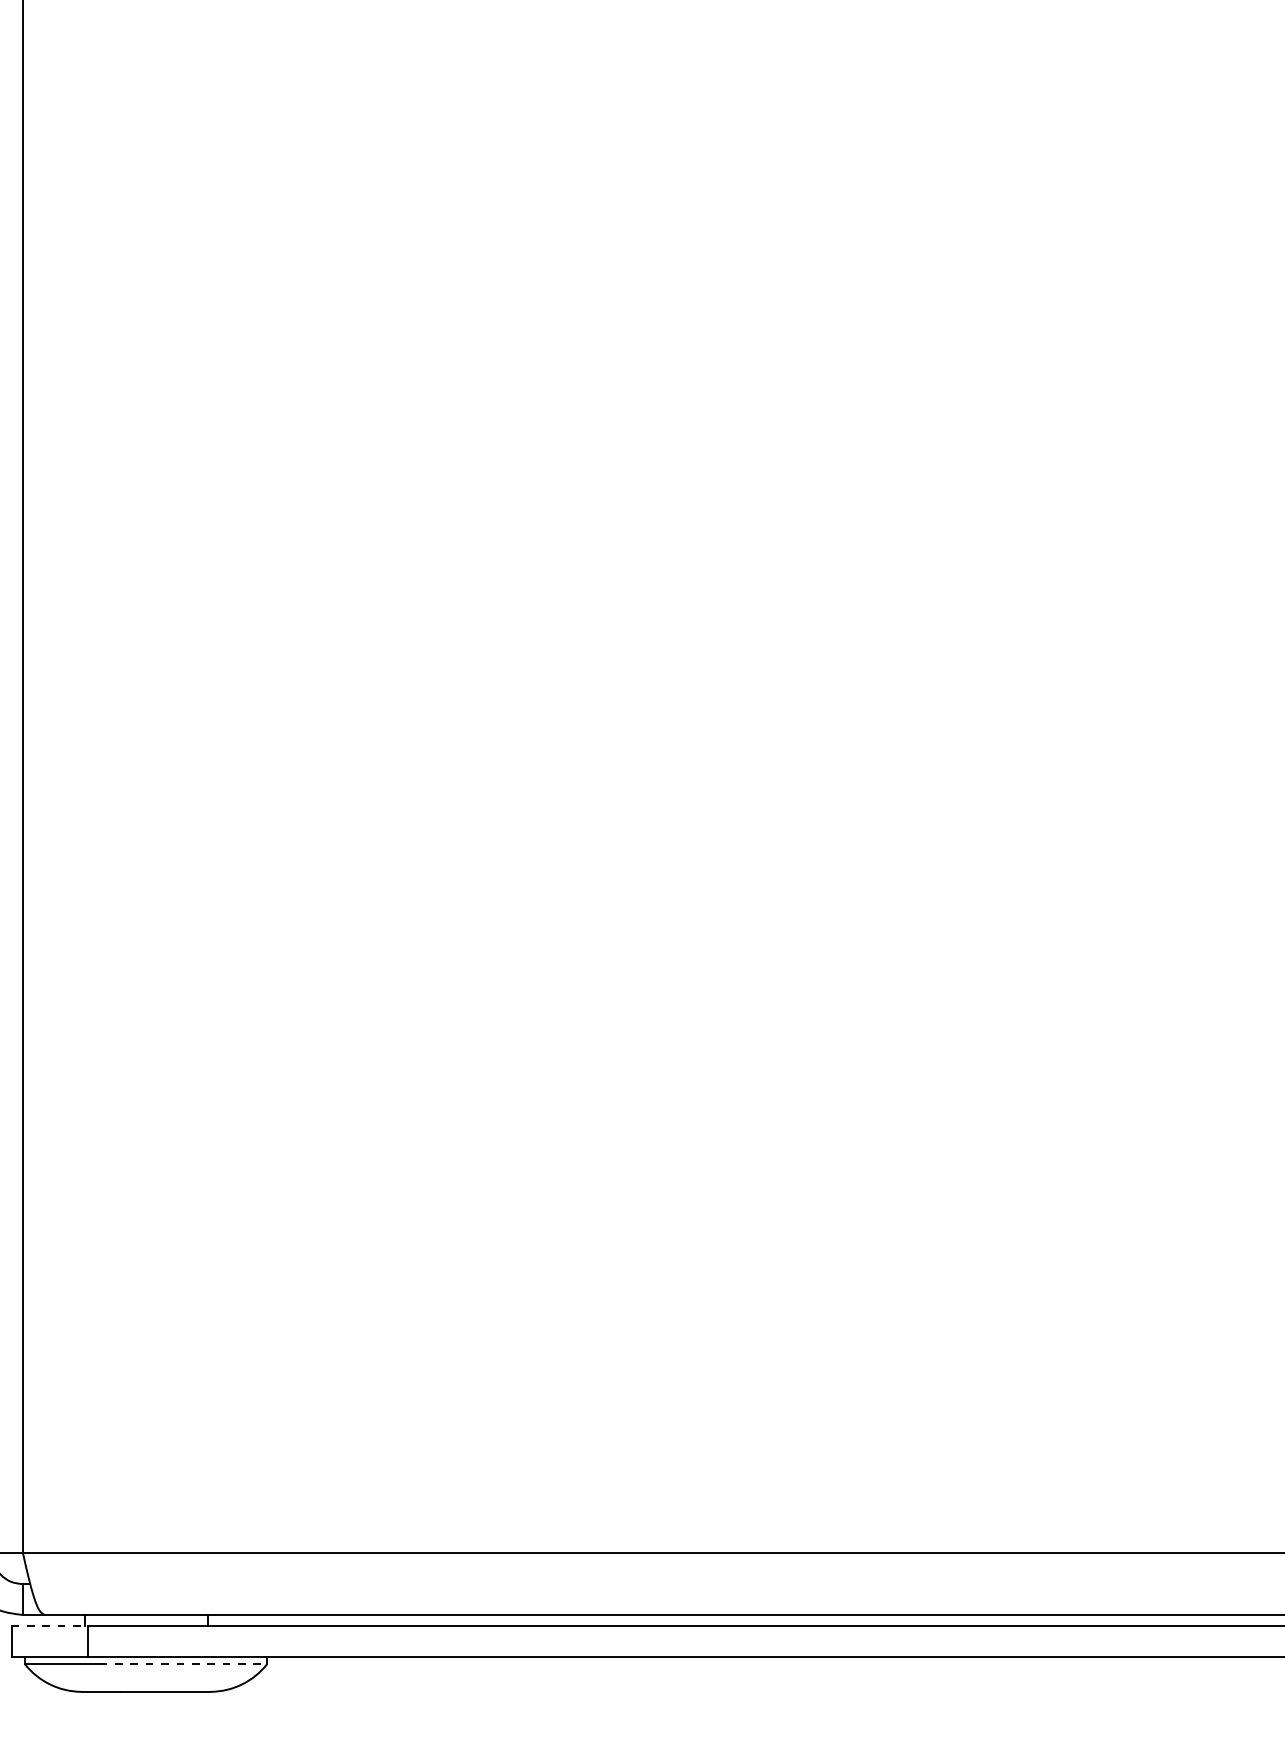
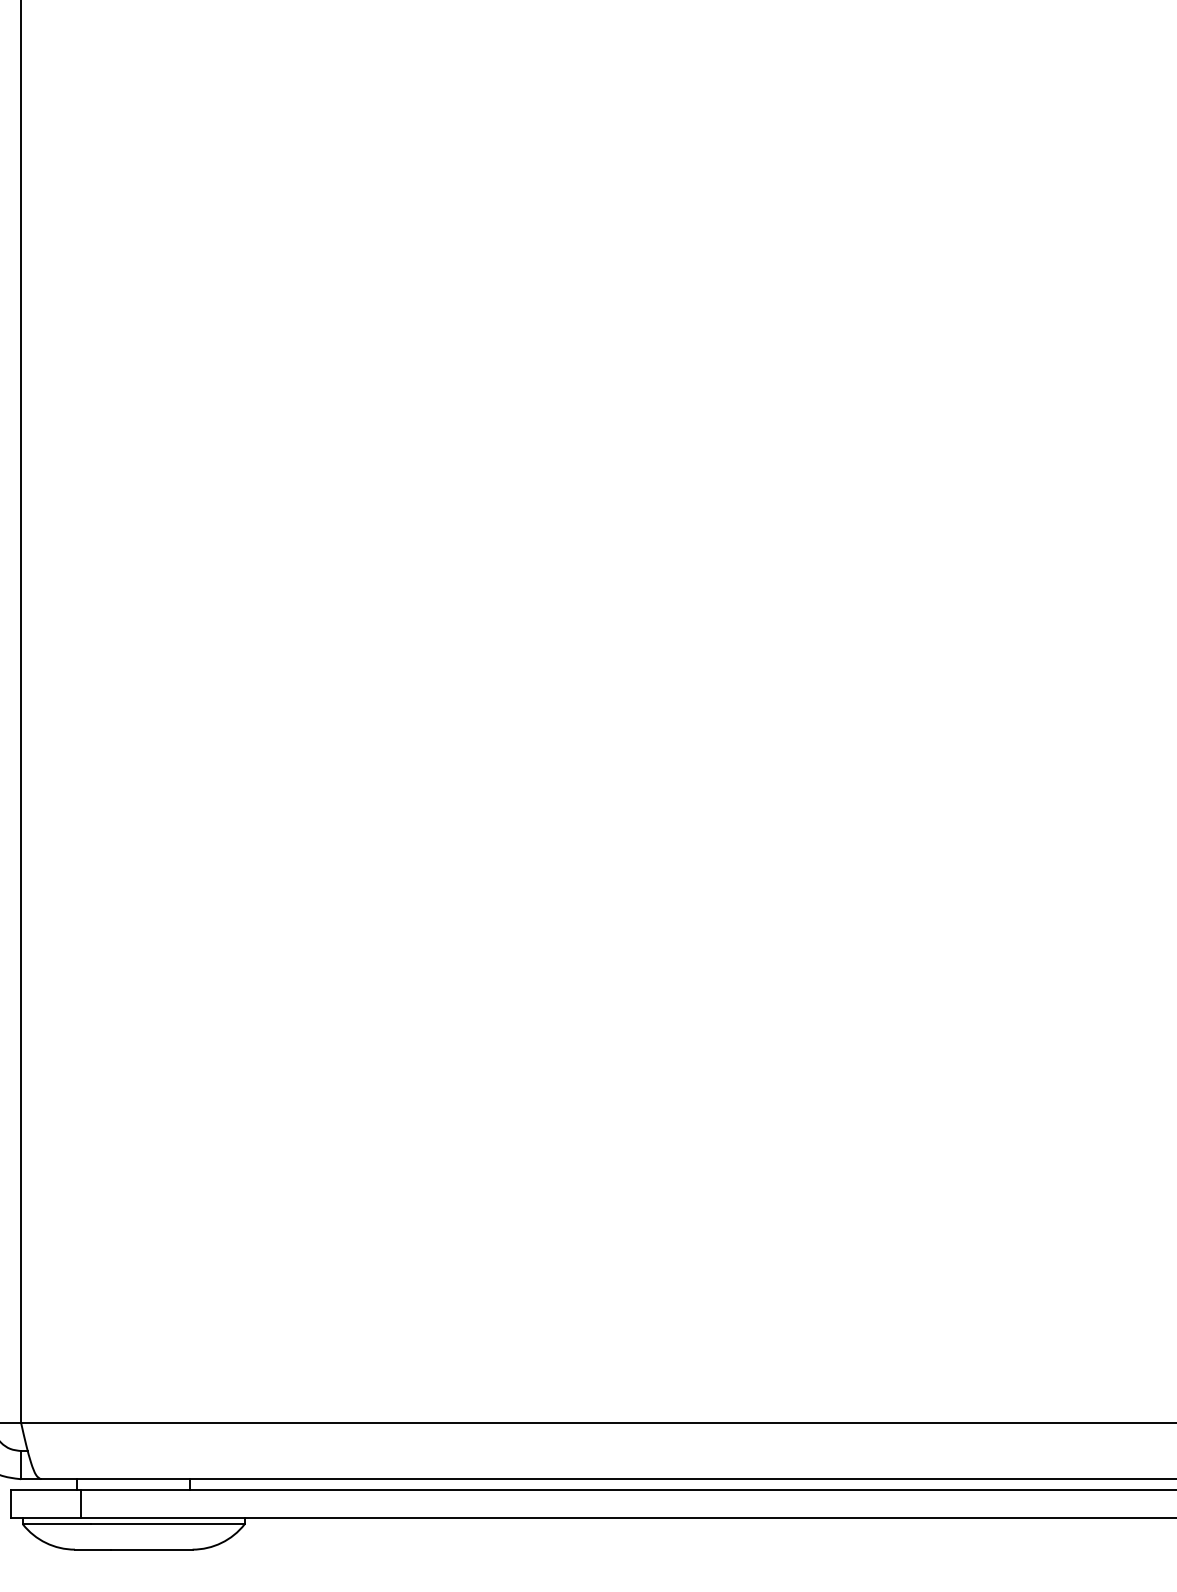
line: (50, 1626) -> (46, 1489), dashed -> solid
line: (183, 1664) -> (168, 1524), dashed -> solid

